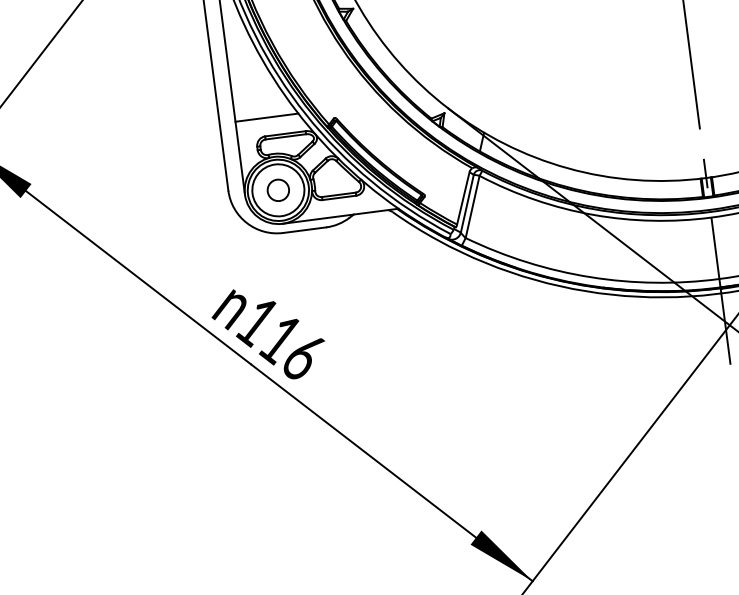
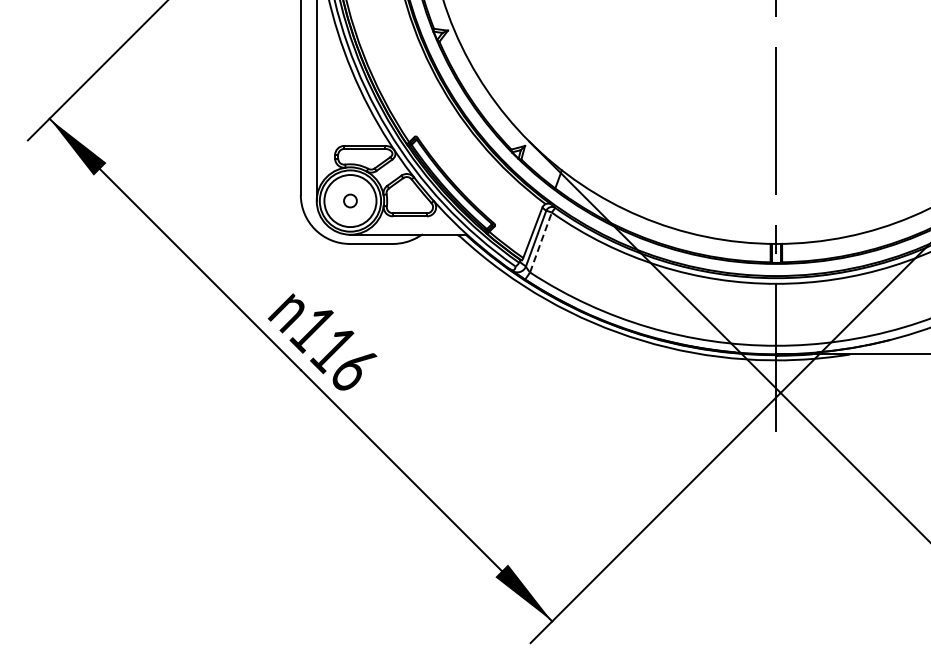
line: (266, 117) -> (348, 127), removed
circle: (278, 189) -> (350, 200), size x0.6
line: (472, 206) -> (540, 242), solid -> dashed

